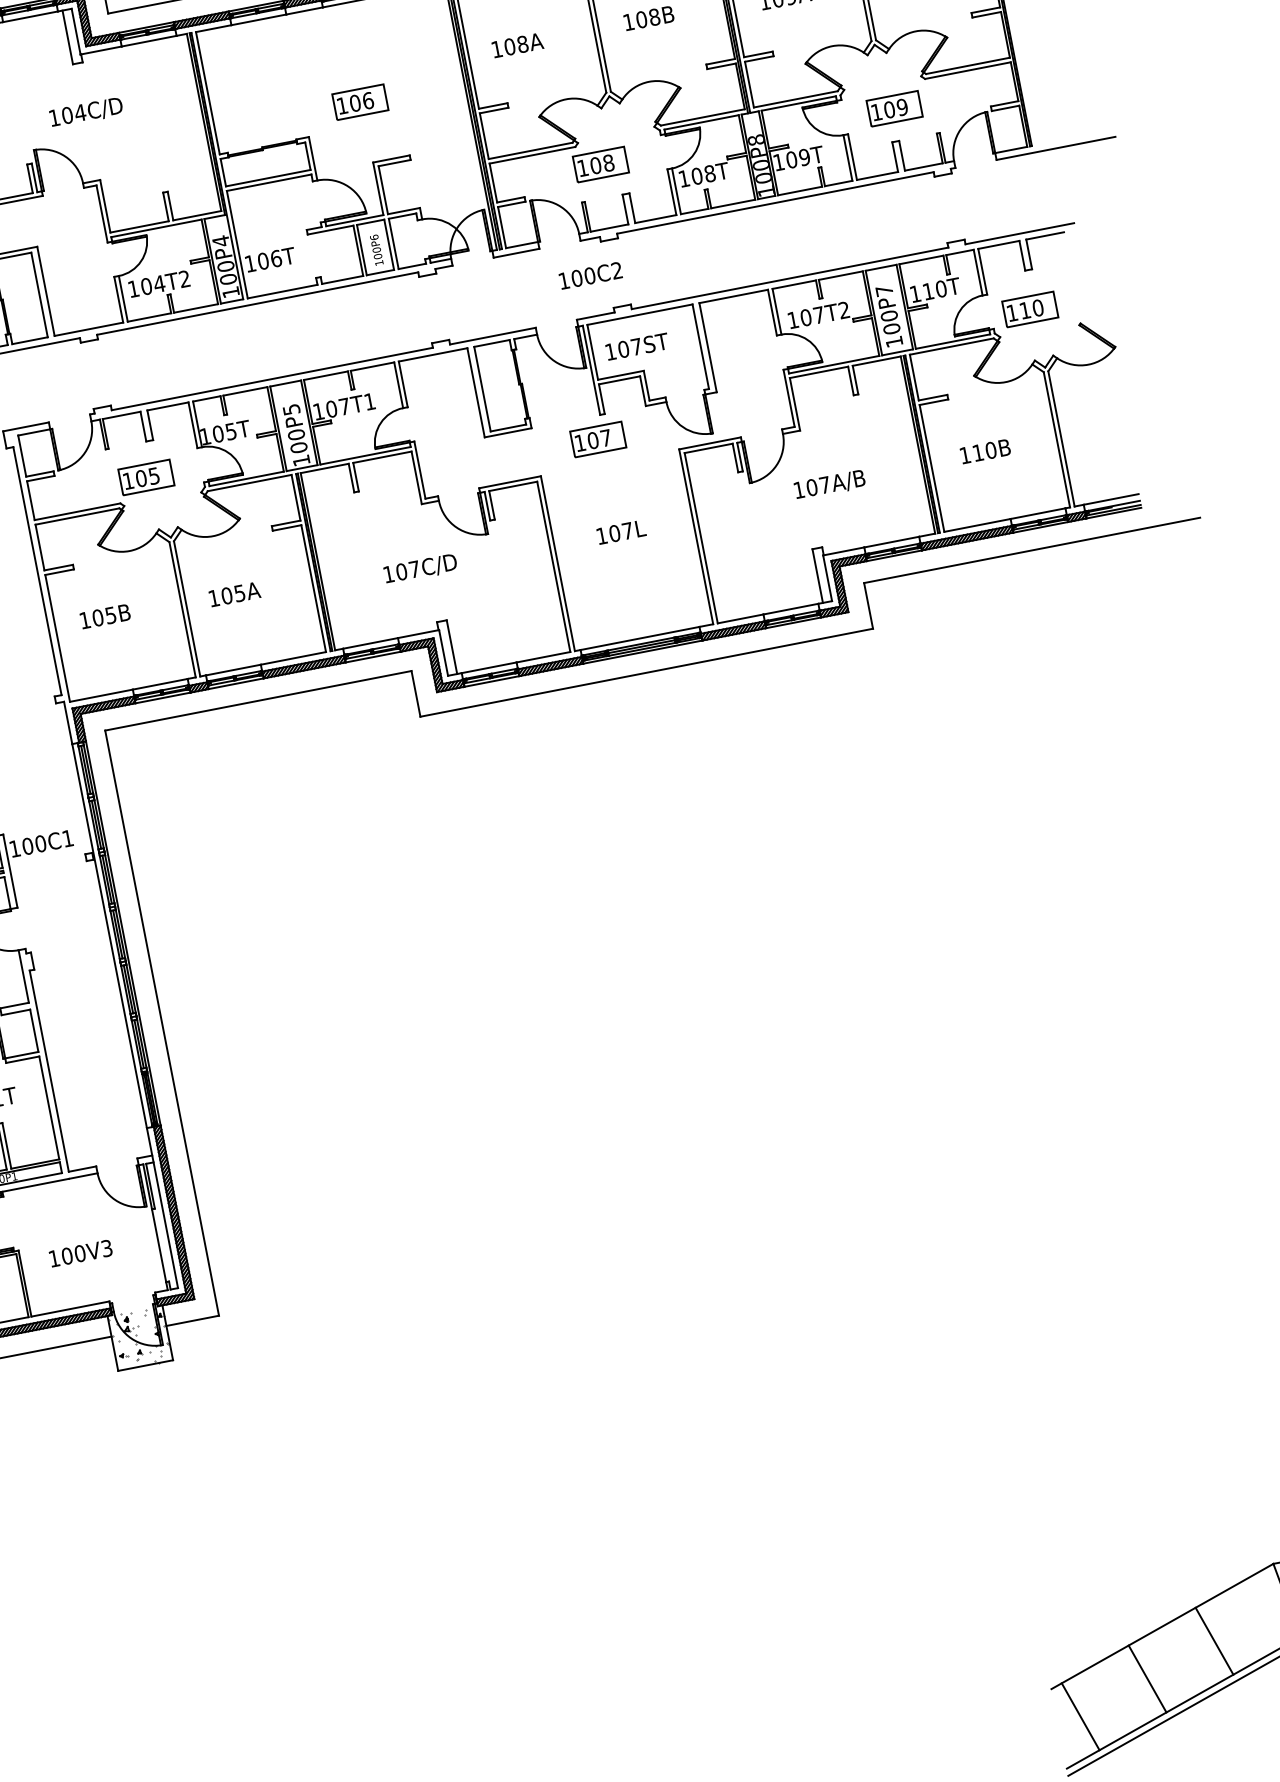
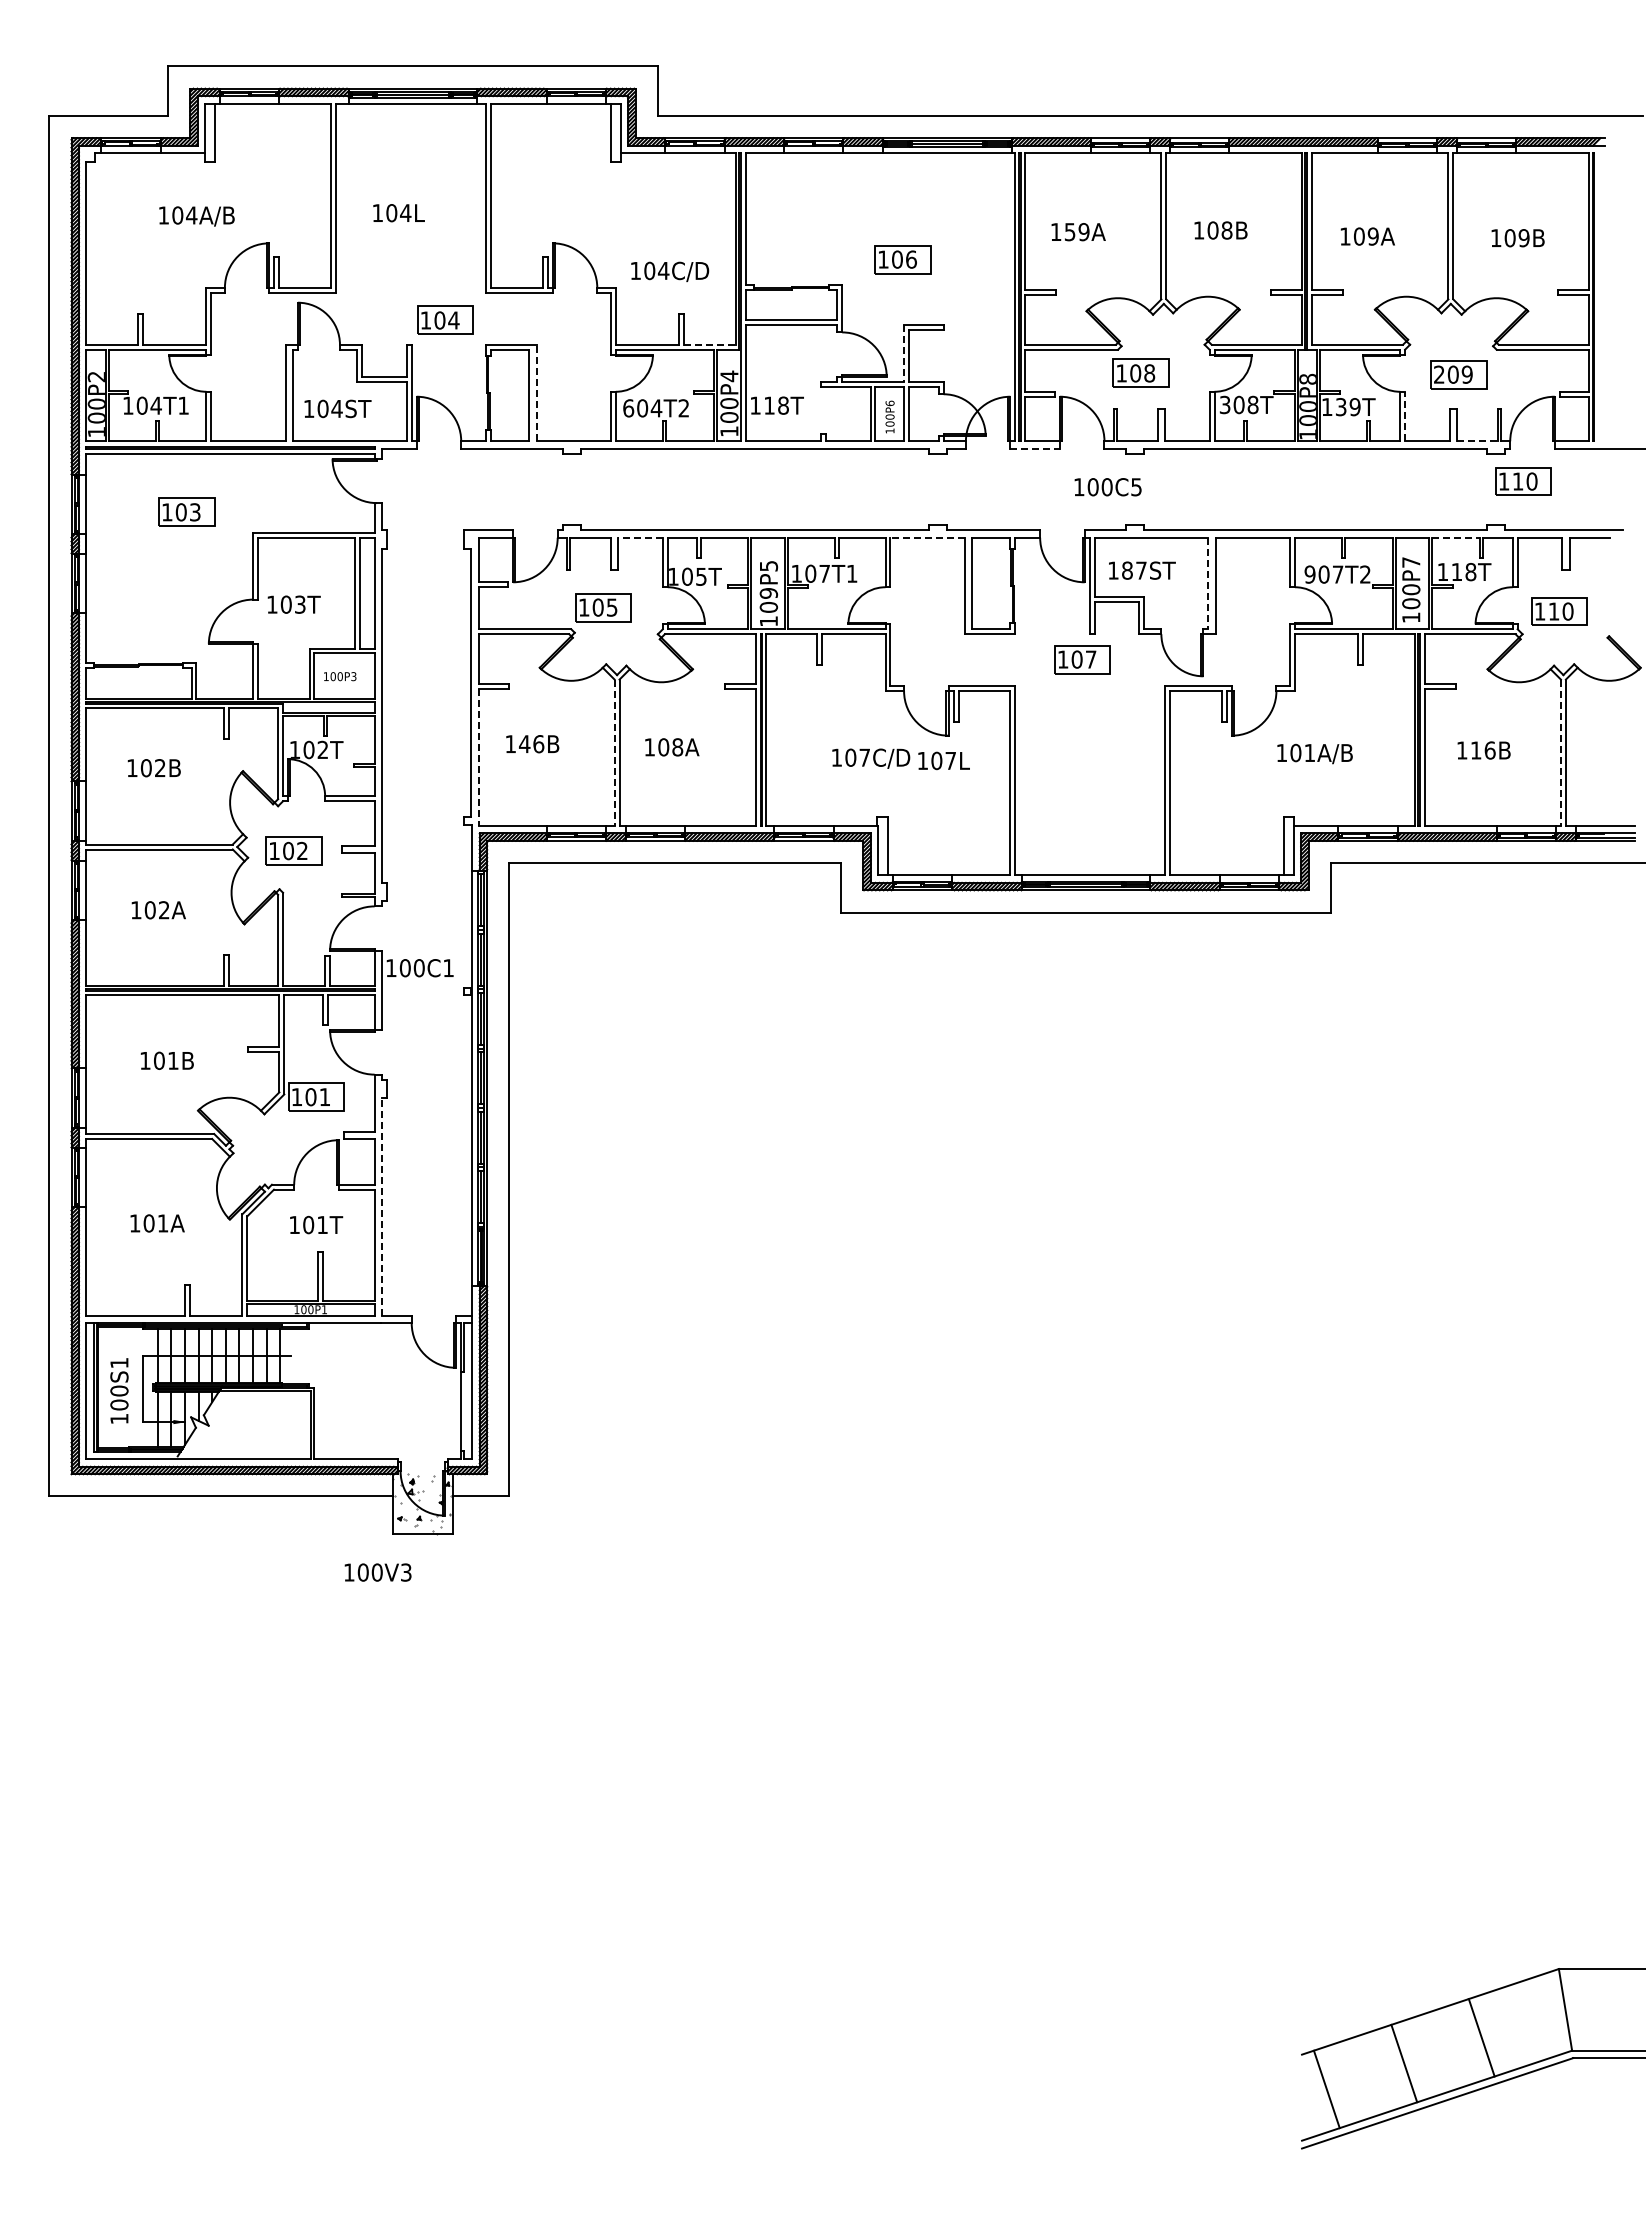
text: (515, 46) -> (1076, 232), 108A -> 159A
text: (86, 112) -> (670, 271), moved
text: (876, 112) -> (1439, 374), 109 -> 209
line: (852, 157) -> (1405, 416), solid -> dashed
text: (791, 160) -> (1340, 407), 109T -> 139T
line: (923, 167) -> (1477, 441), solid -> dashed
text: (683, 178) -> (1224, 404), 108T -> 308T
line: (378, 188) -> (904, 353), solid -> dashed
part: (973, 195) -> (1523, 481), added
line: (196, 215) -> (709, 344), solid -> dashed
line: (516, 253) -> (1035, 448), solid -> dashed
text: (269, 259) -> (776, 405), 106T -> 118T
line: (921, 259) -> (1456, 537), solid -> dashed
text: (617, 270) -> (1136, 487), 100C2 -> 100C5
text: (940, 288) -> (1470, 571), 110T -> 118T
text: (133, 289) -> (628, 408), 104T2 -> 604T2
line: (45, 290) -> (536, 392), solid -> dashed
text: (792, 320) -> (1309, 574), 107T2 -> 907T2
line: (700, 346) -> (1208, 583), solid -> dashed
text: (623, 349) -> (1127, 570), 107ST -> 187ST
line: (432, 354) -> (927, 537), solid -> dashed
line: (167, 406) -> (640, 537), solid -> dashed
text: (296, 434) -> (768, 593), 100P5 -> 109P5
line: (1056, 440) -> (1560, 753), solid -> dashed
text: (990, 450) -> (1489, 750), 110B -> 116B
text: (824, 484) -> (1309, 752), 107A/B -> 101A/B
text: (620, 531) -> (943, 760), moved
text: (239, 593) -> (677, 747), 105A -> 108A
line: (182, 610) -> (614, 753), solid -> dashed
text: (104, 617) -> (531, 744), 105B -> 146B
line: (57, 638) -> (478, 757), solid -> dashed
line: (49, 1071) -> (382, 1207), solid -> dashed
text: (80, 1253) -> (377, 1572), moved

